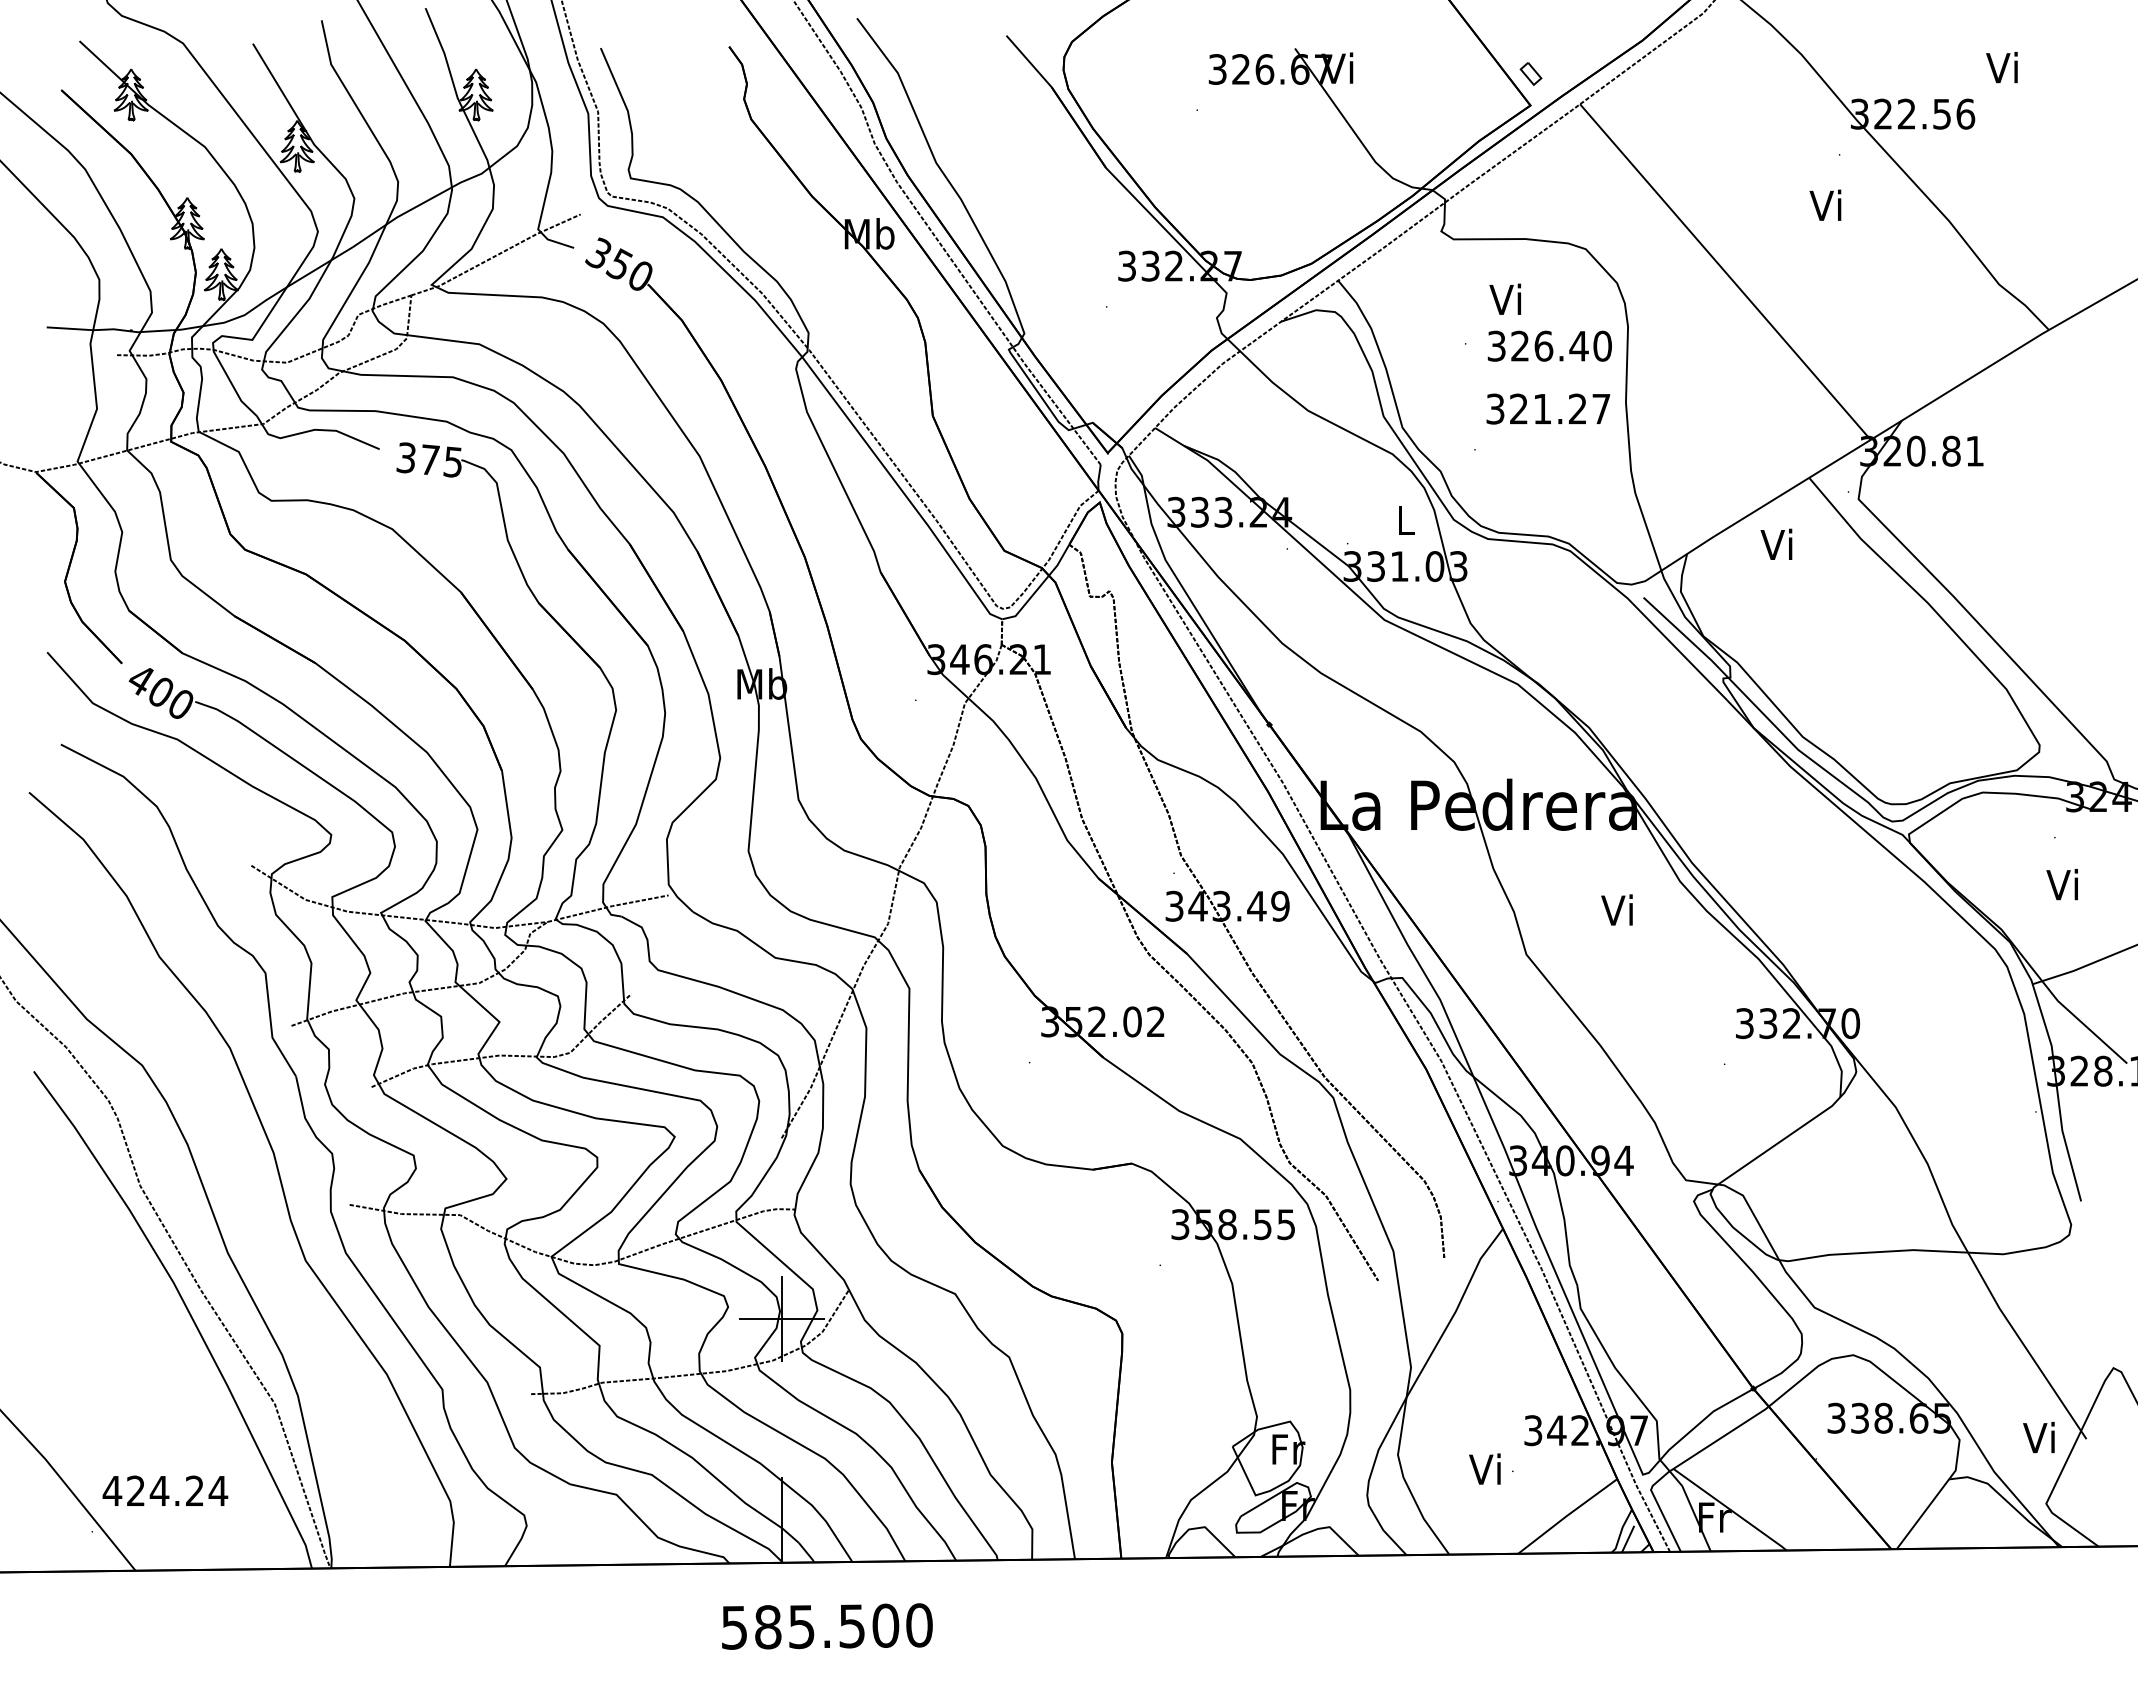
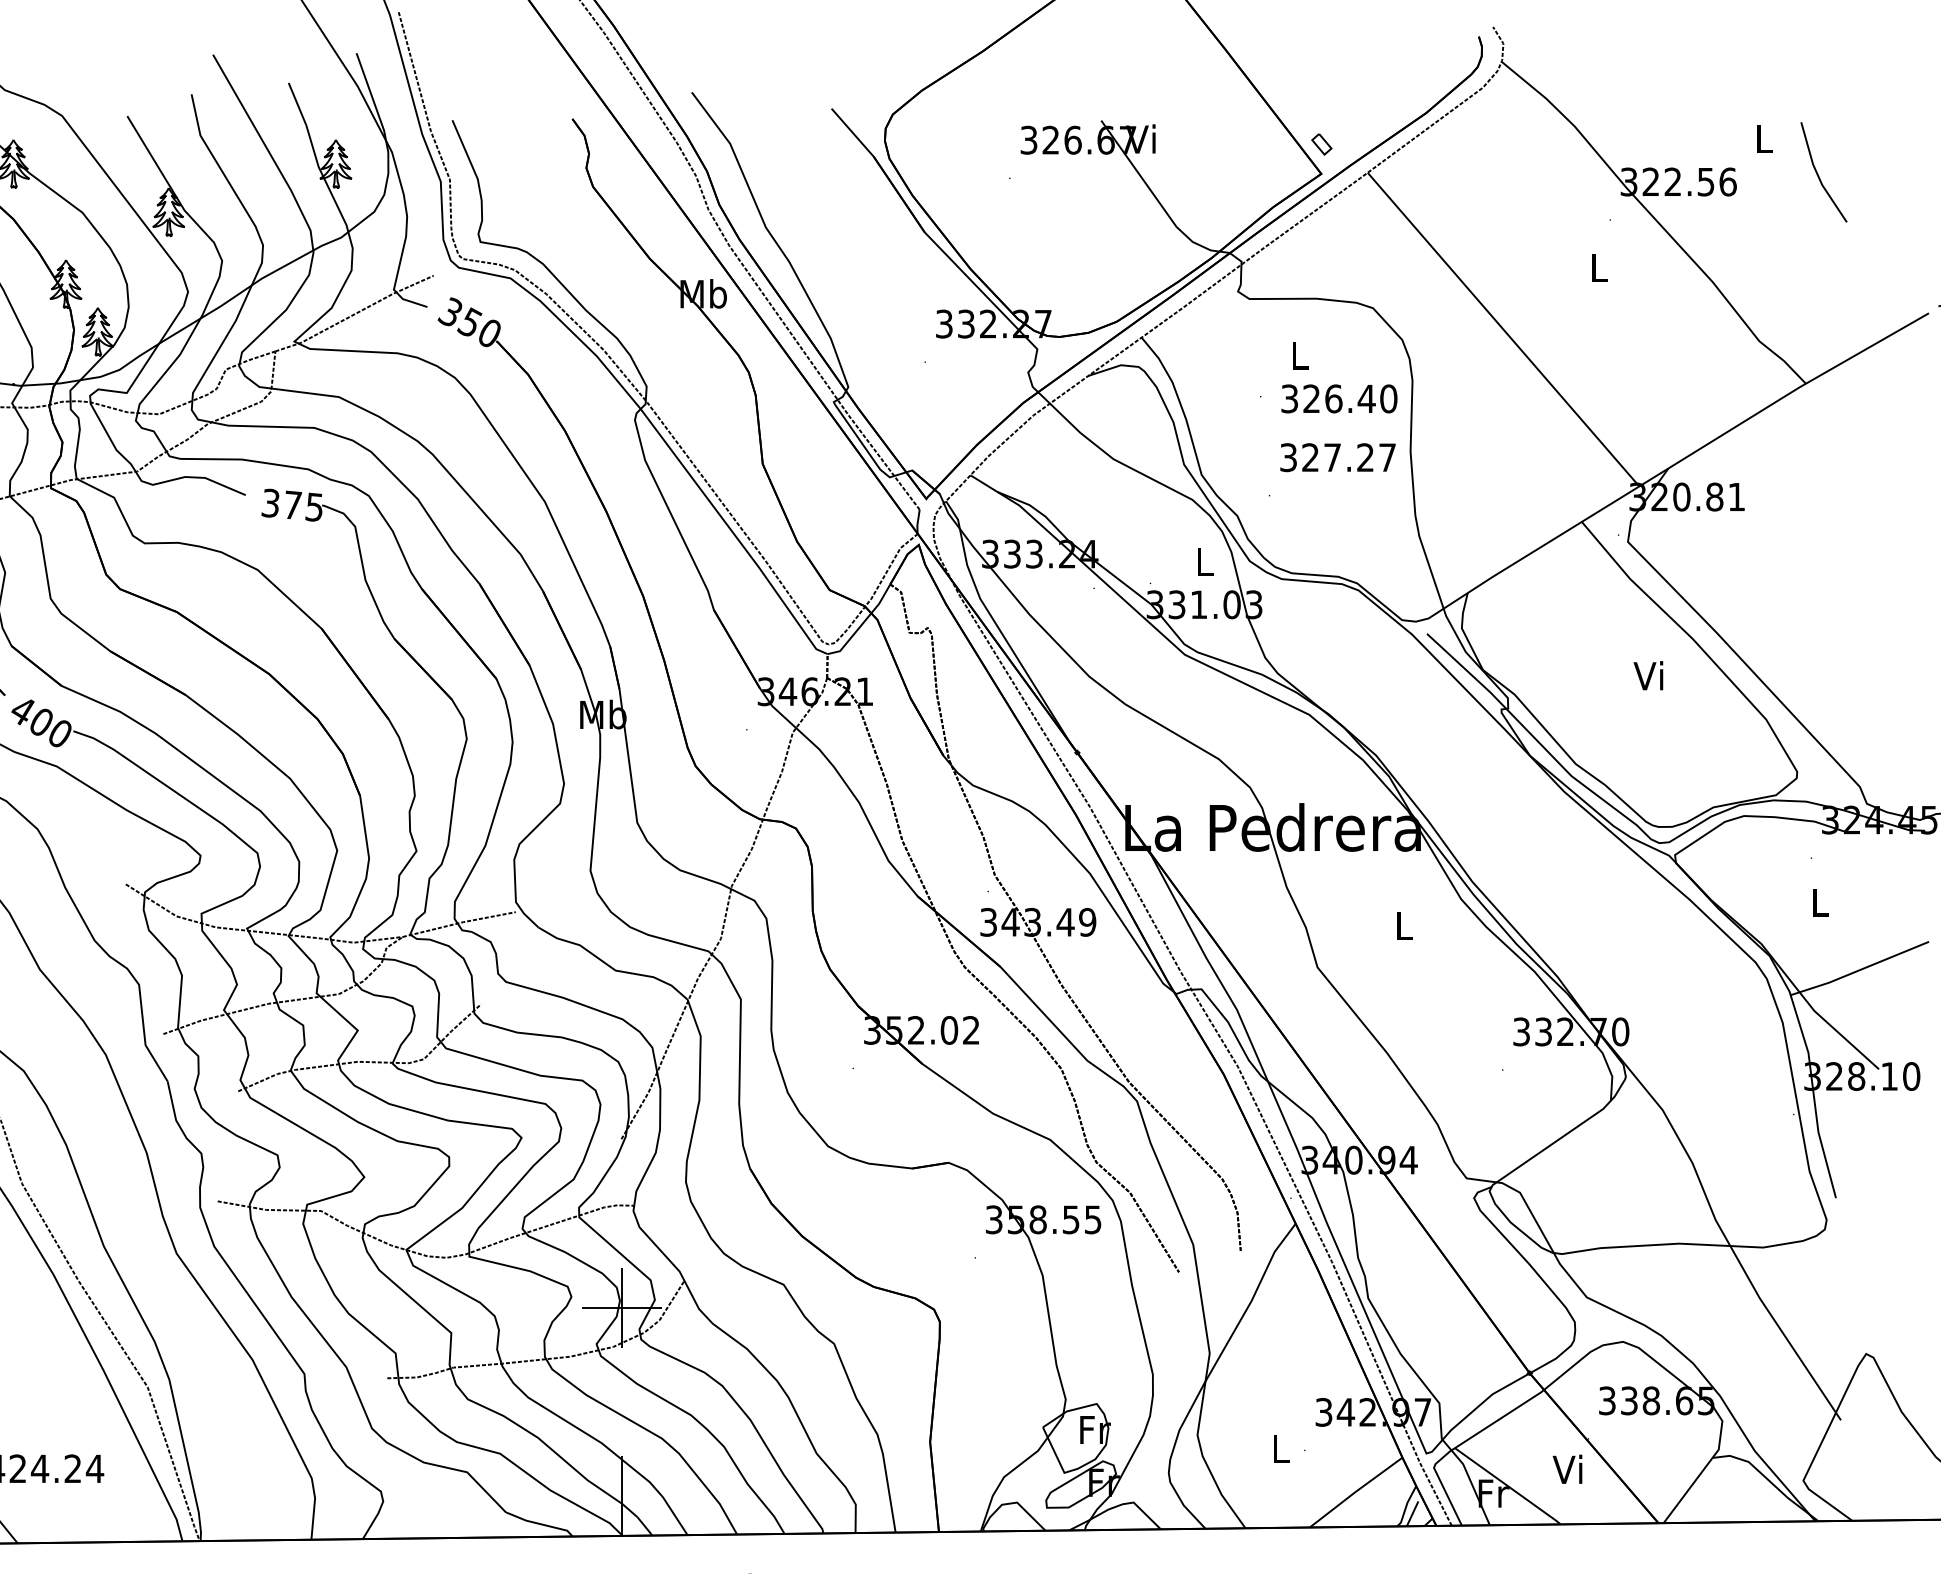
text: (2001, 67) -> (1761, 138), Vi -> L
line: (2062, 105) -> (1818, 173), added
text: (1825, 204) -> (1597, 266), Vi -> L
text: (1505, 298) -> (1297, 354), Vi -> L
text: (1542, 409) -> (1332, 458), 321.27 -> 327.27
text: (1776, 543) -> (1648, 674), moved
text: (2061, 884) -> (1817, 901), Vi -> L
text: (1616, 909) -> (1401, 925), Vi -> L
text: (2038, 1437) -> (1567, 1469), moved
text: (1484, 1468) -> (1278, 1447), Vi -> L

